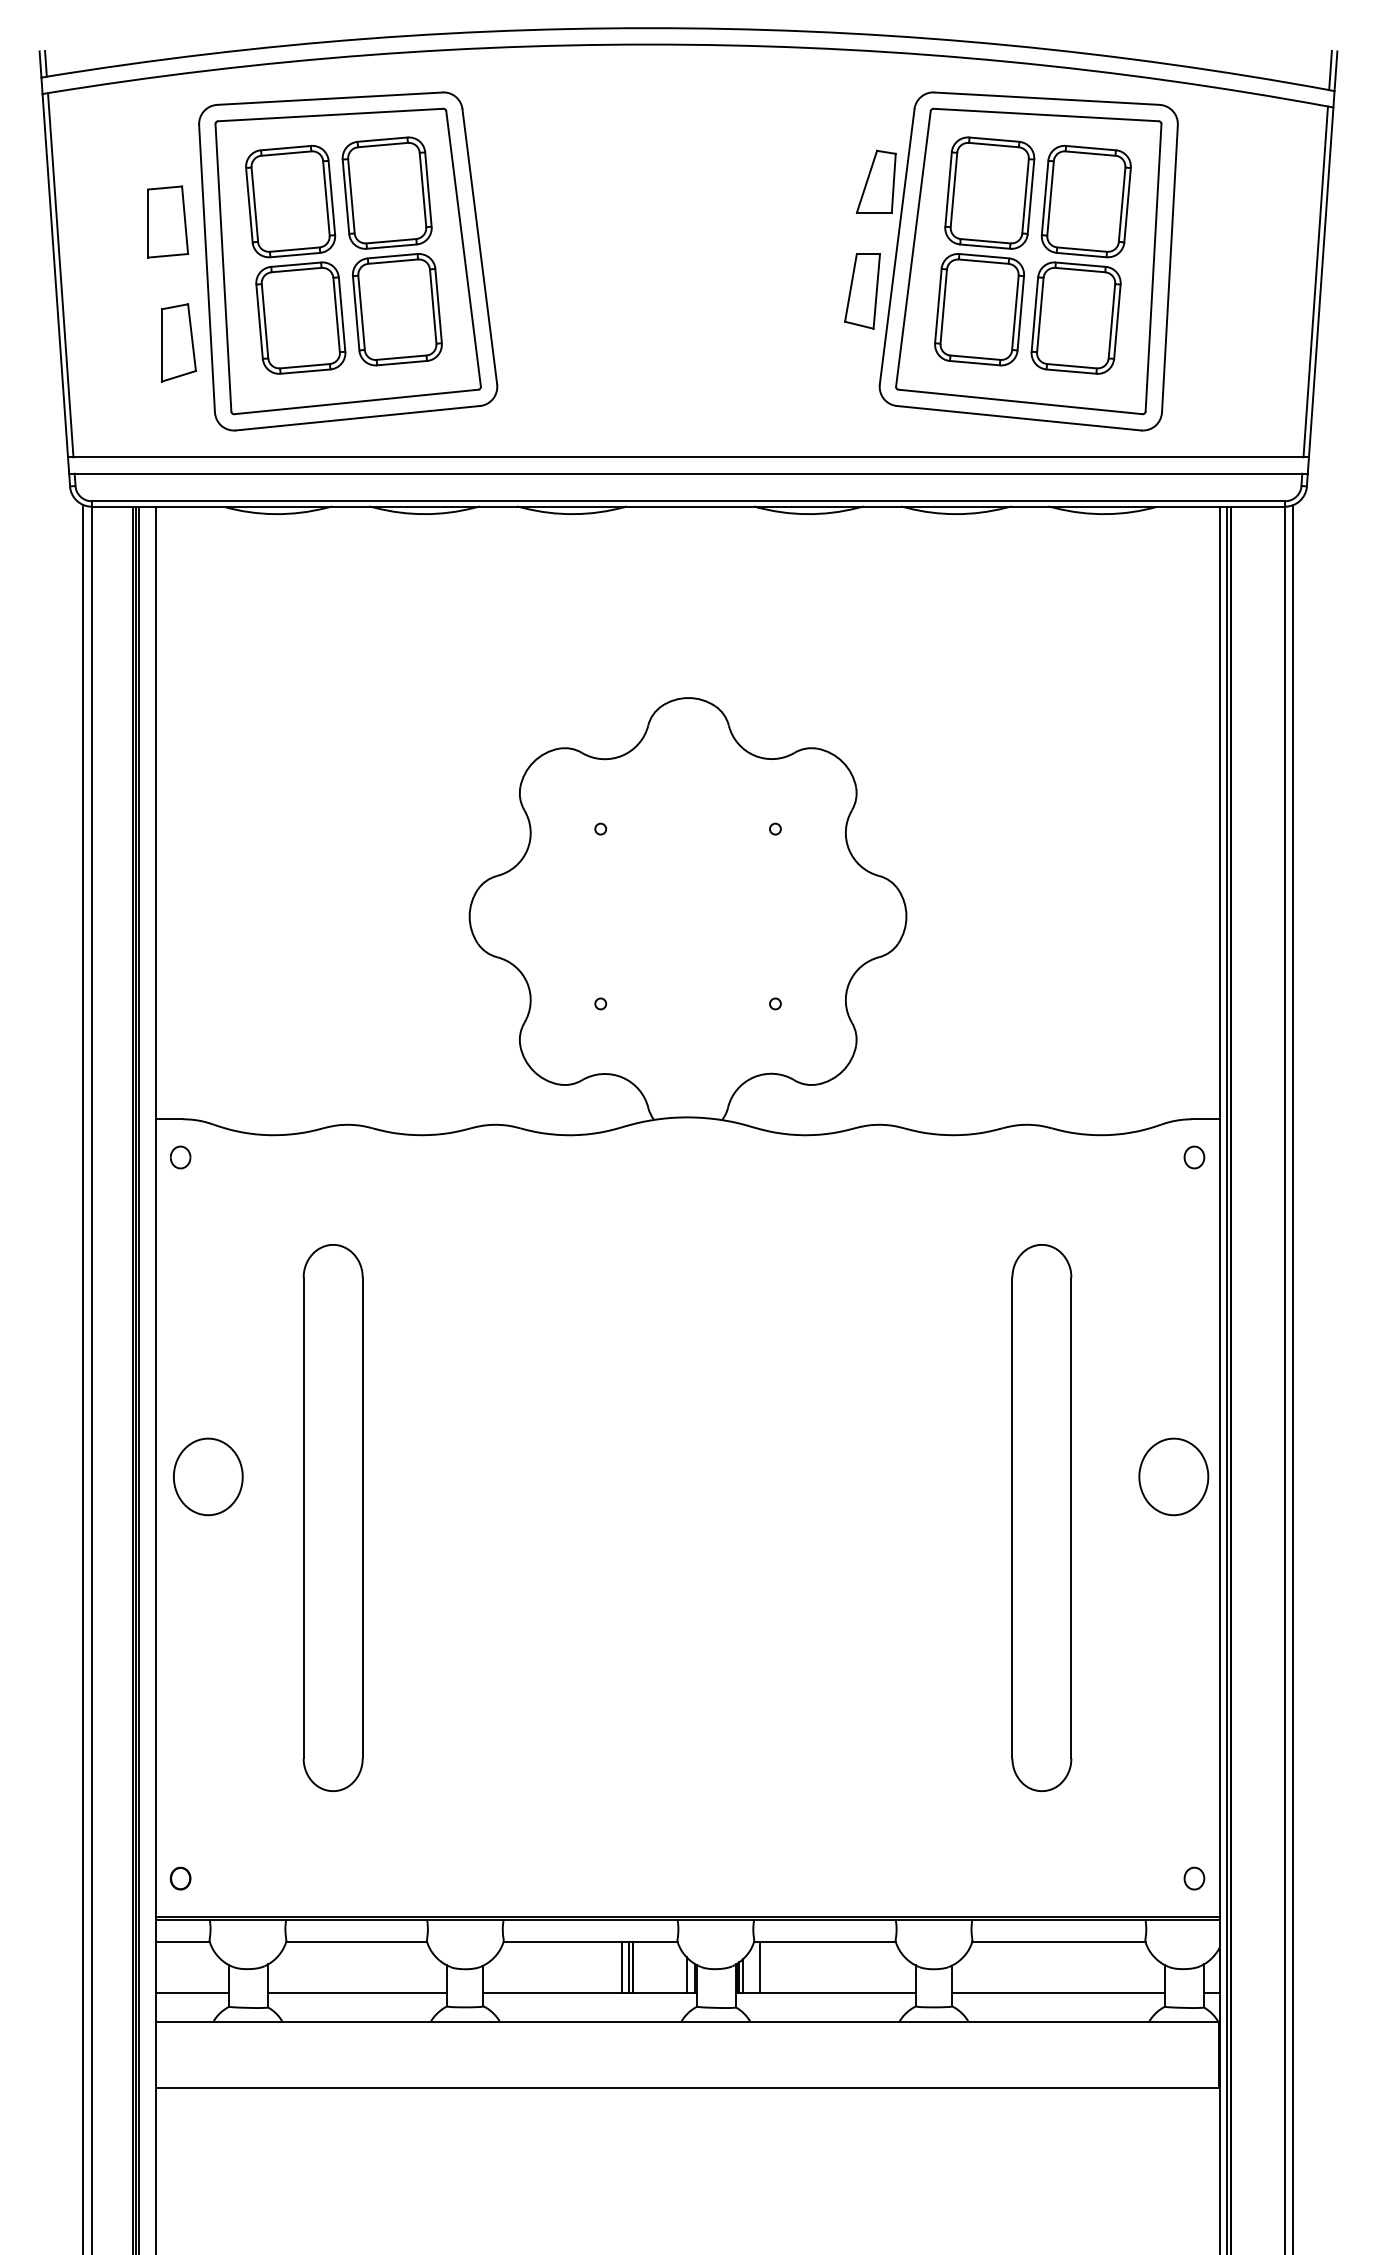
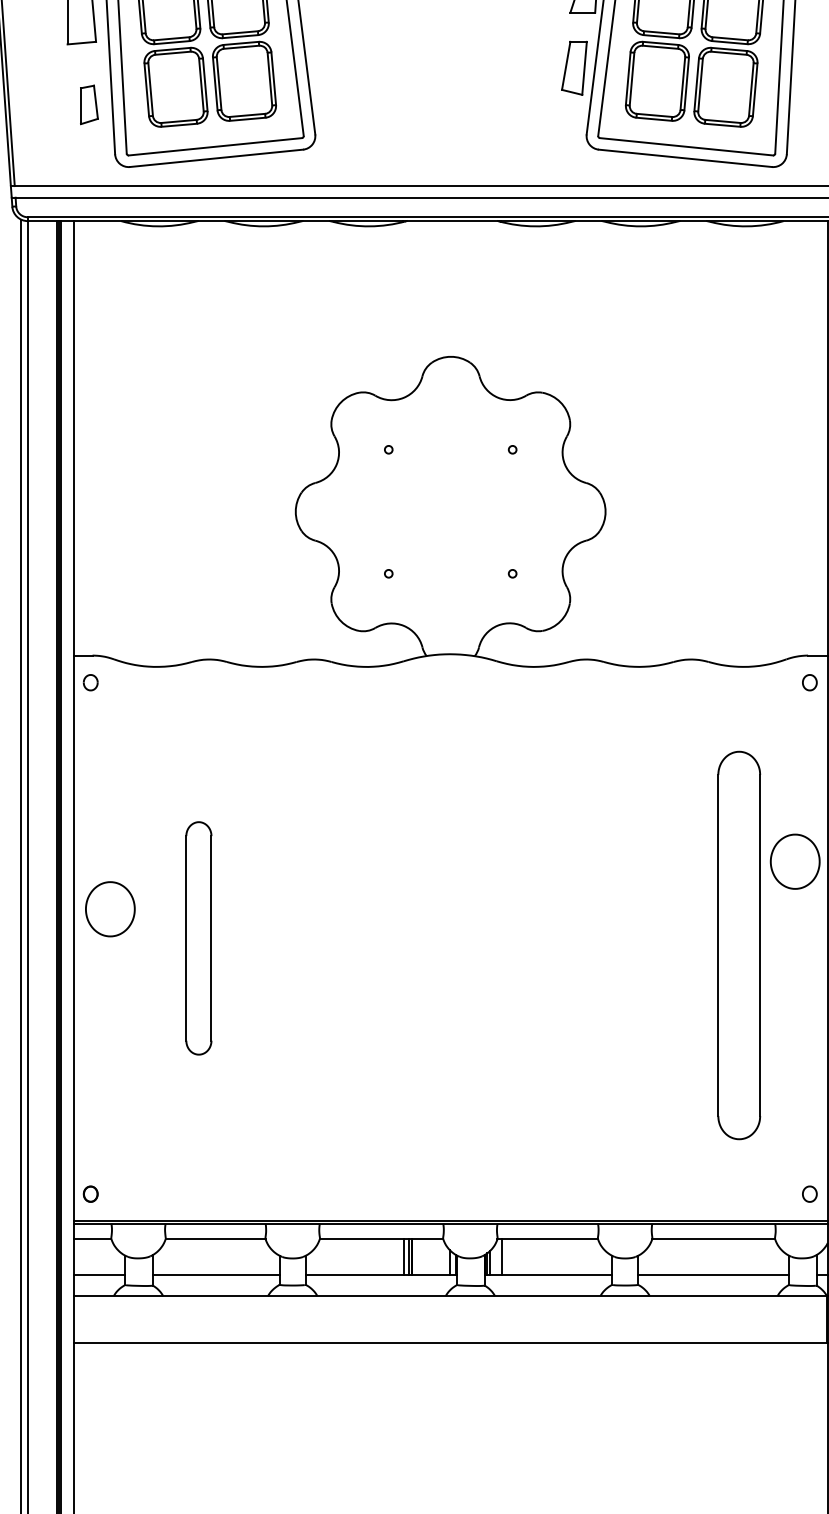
part: (178, 342) -> (89, 104), size x0.7
part: (1173, 1476) -> (795, 861), moved
part: (332, 1517) -> (198, 938), size x0.6
part: (1041, 1517) -> (738, 945), moved

